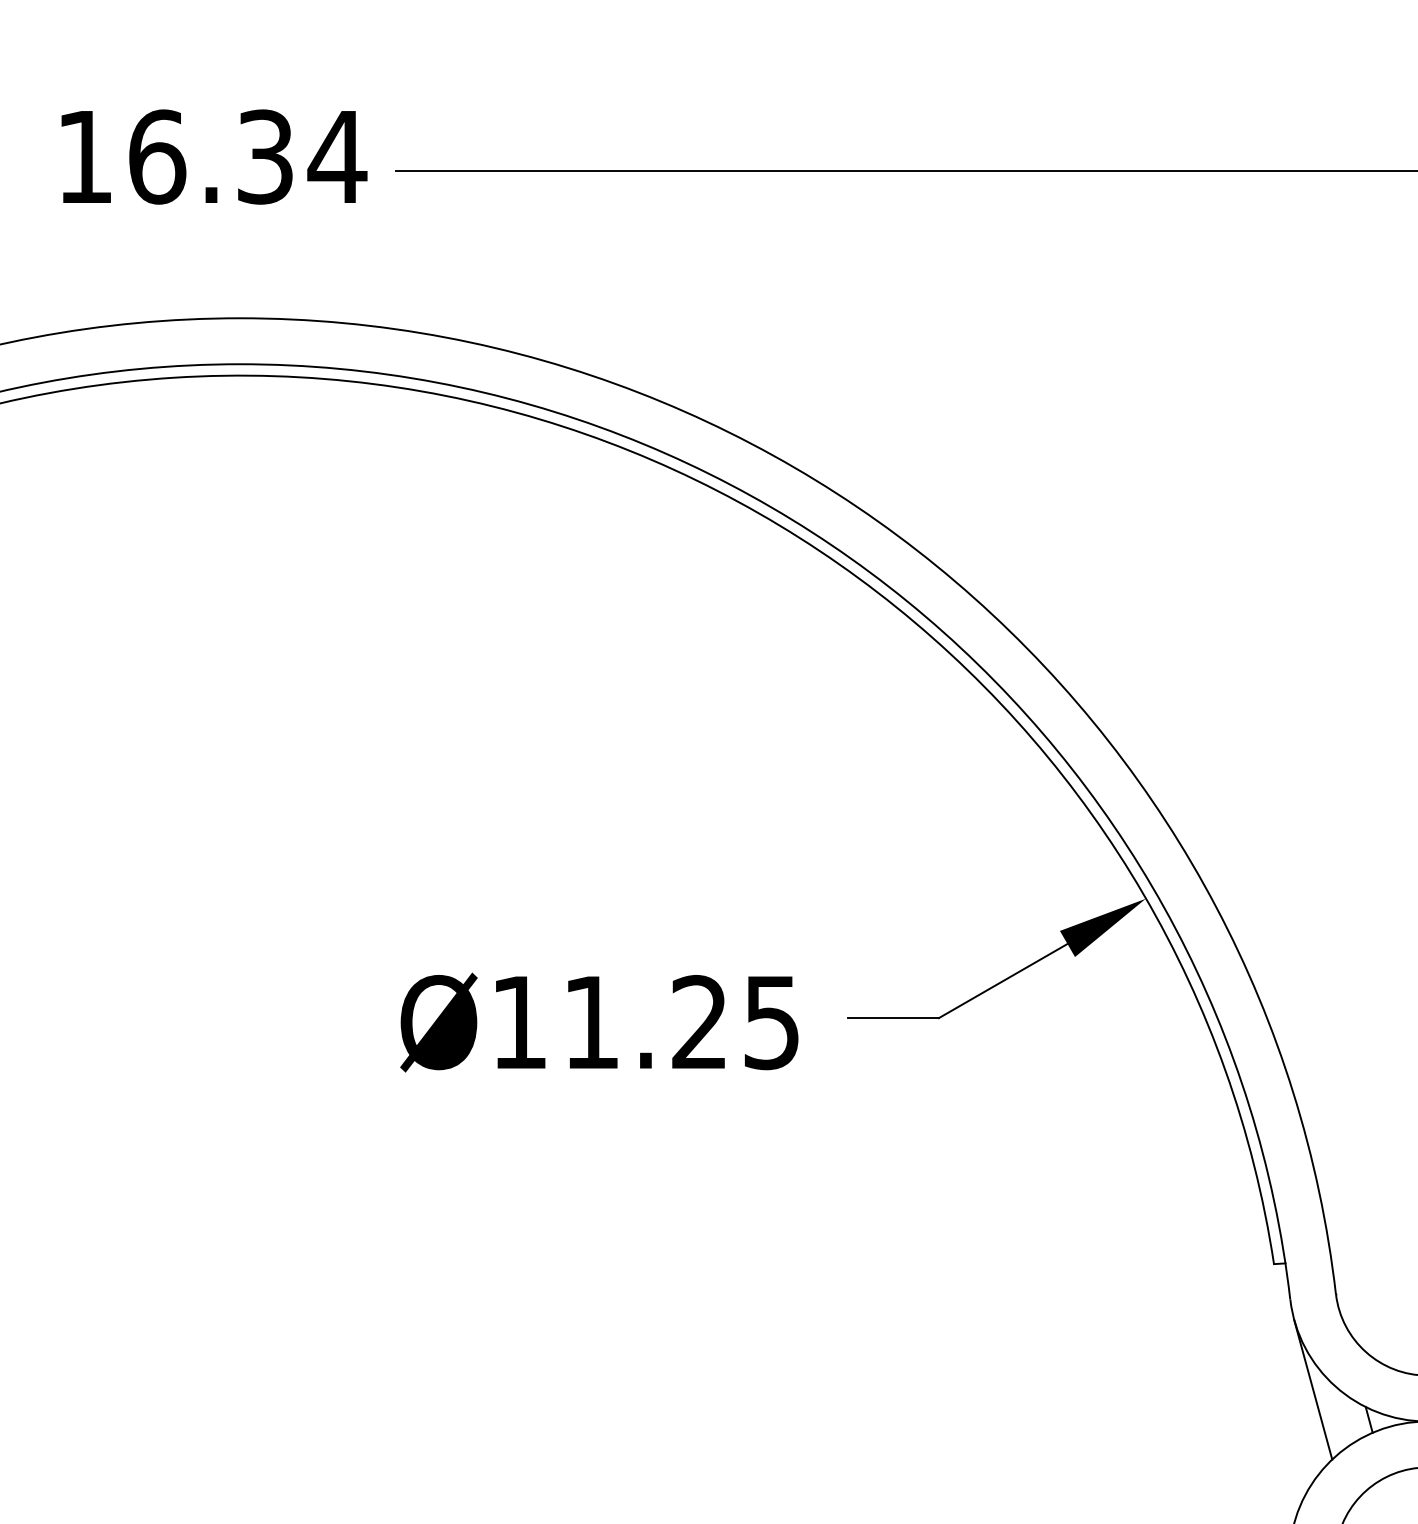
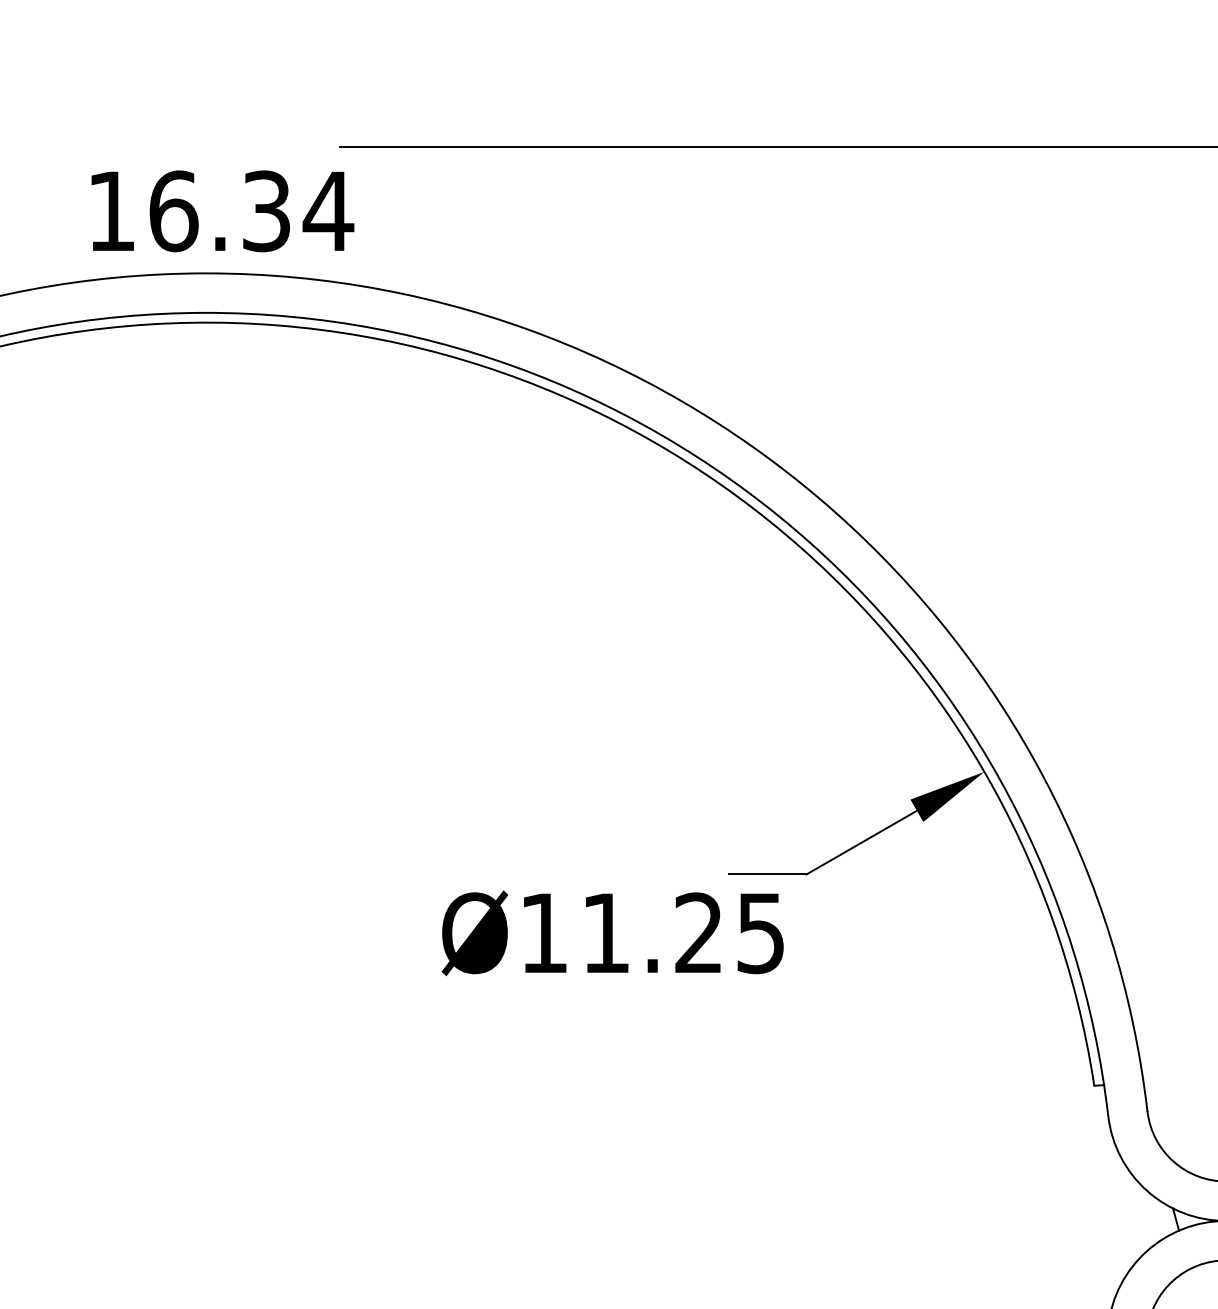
text: (214, 156) -> (222, 210), moved
text: (599, 1022) -> (612, 933), moved
line: (1313, 1389) -> (1128, 1193), removed

